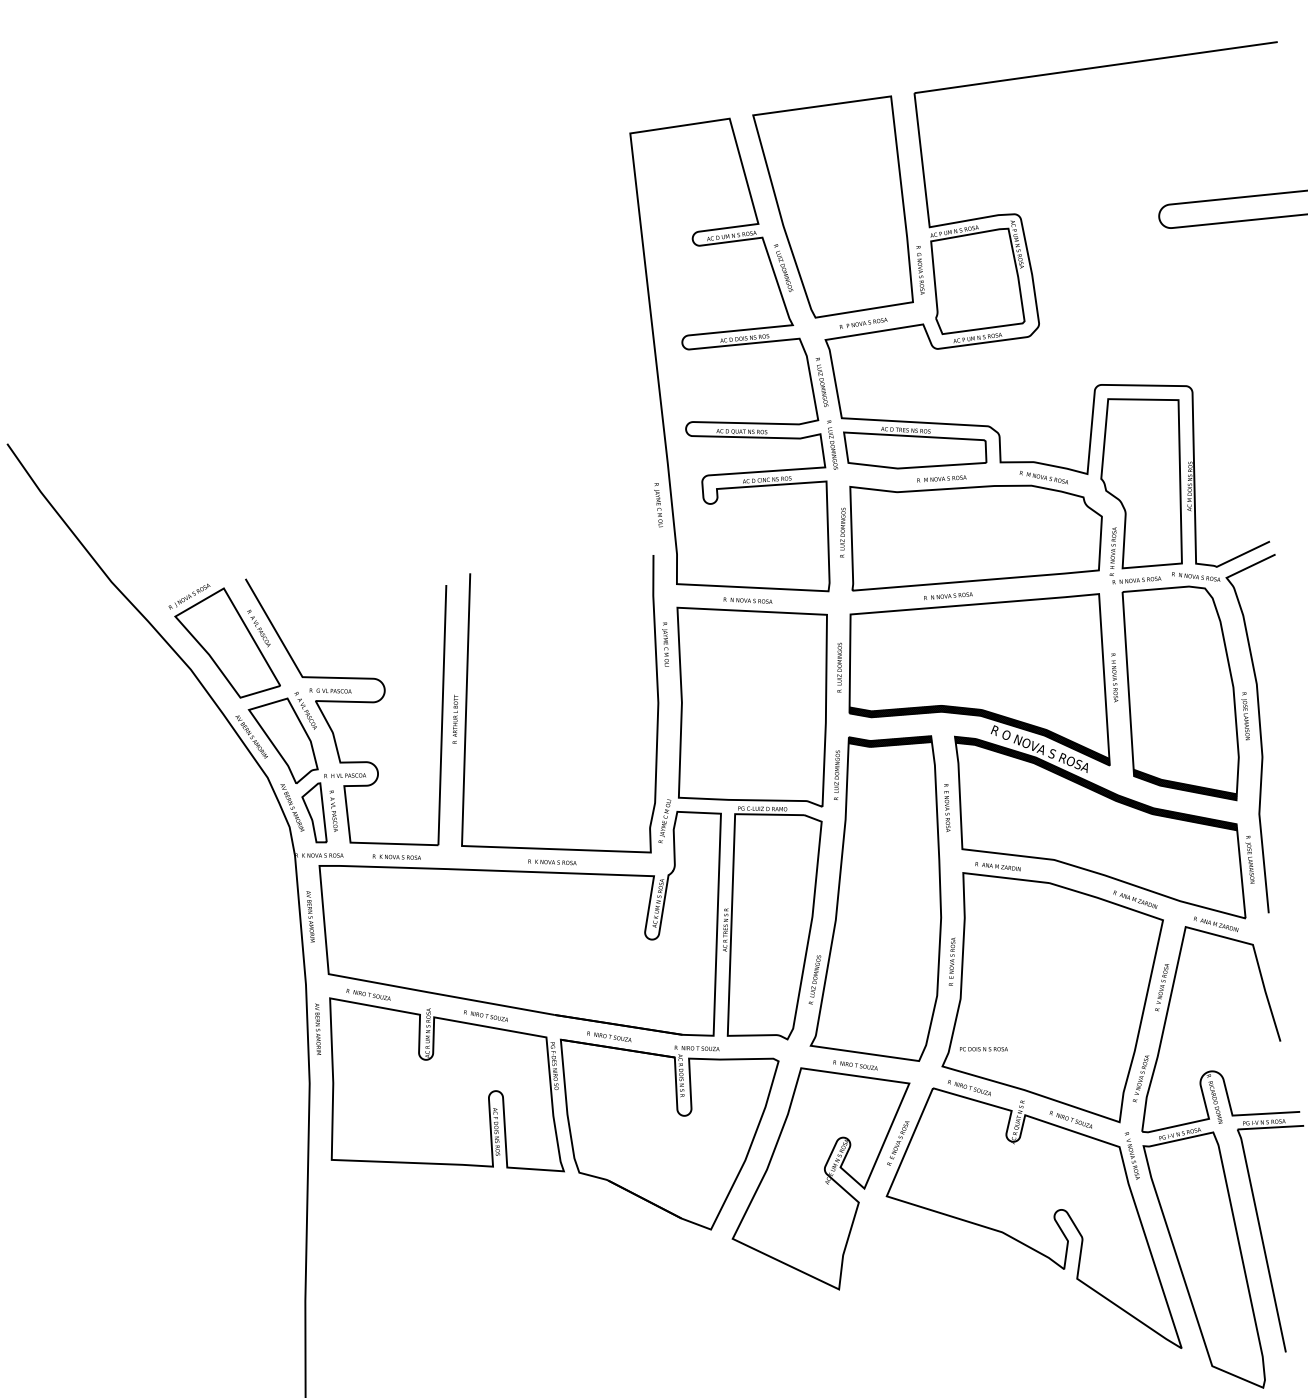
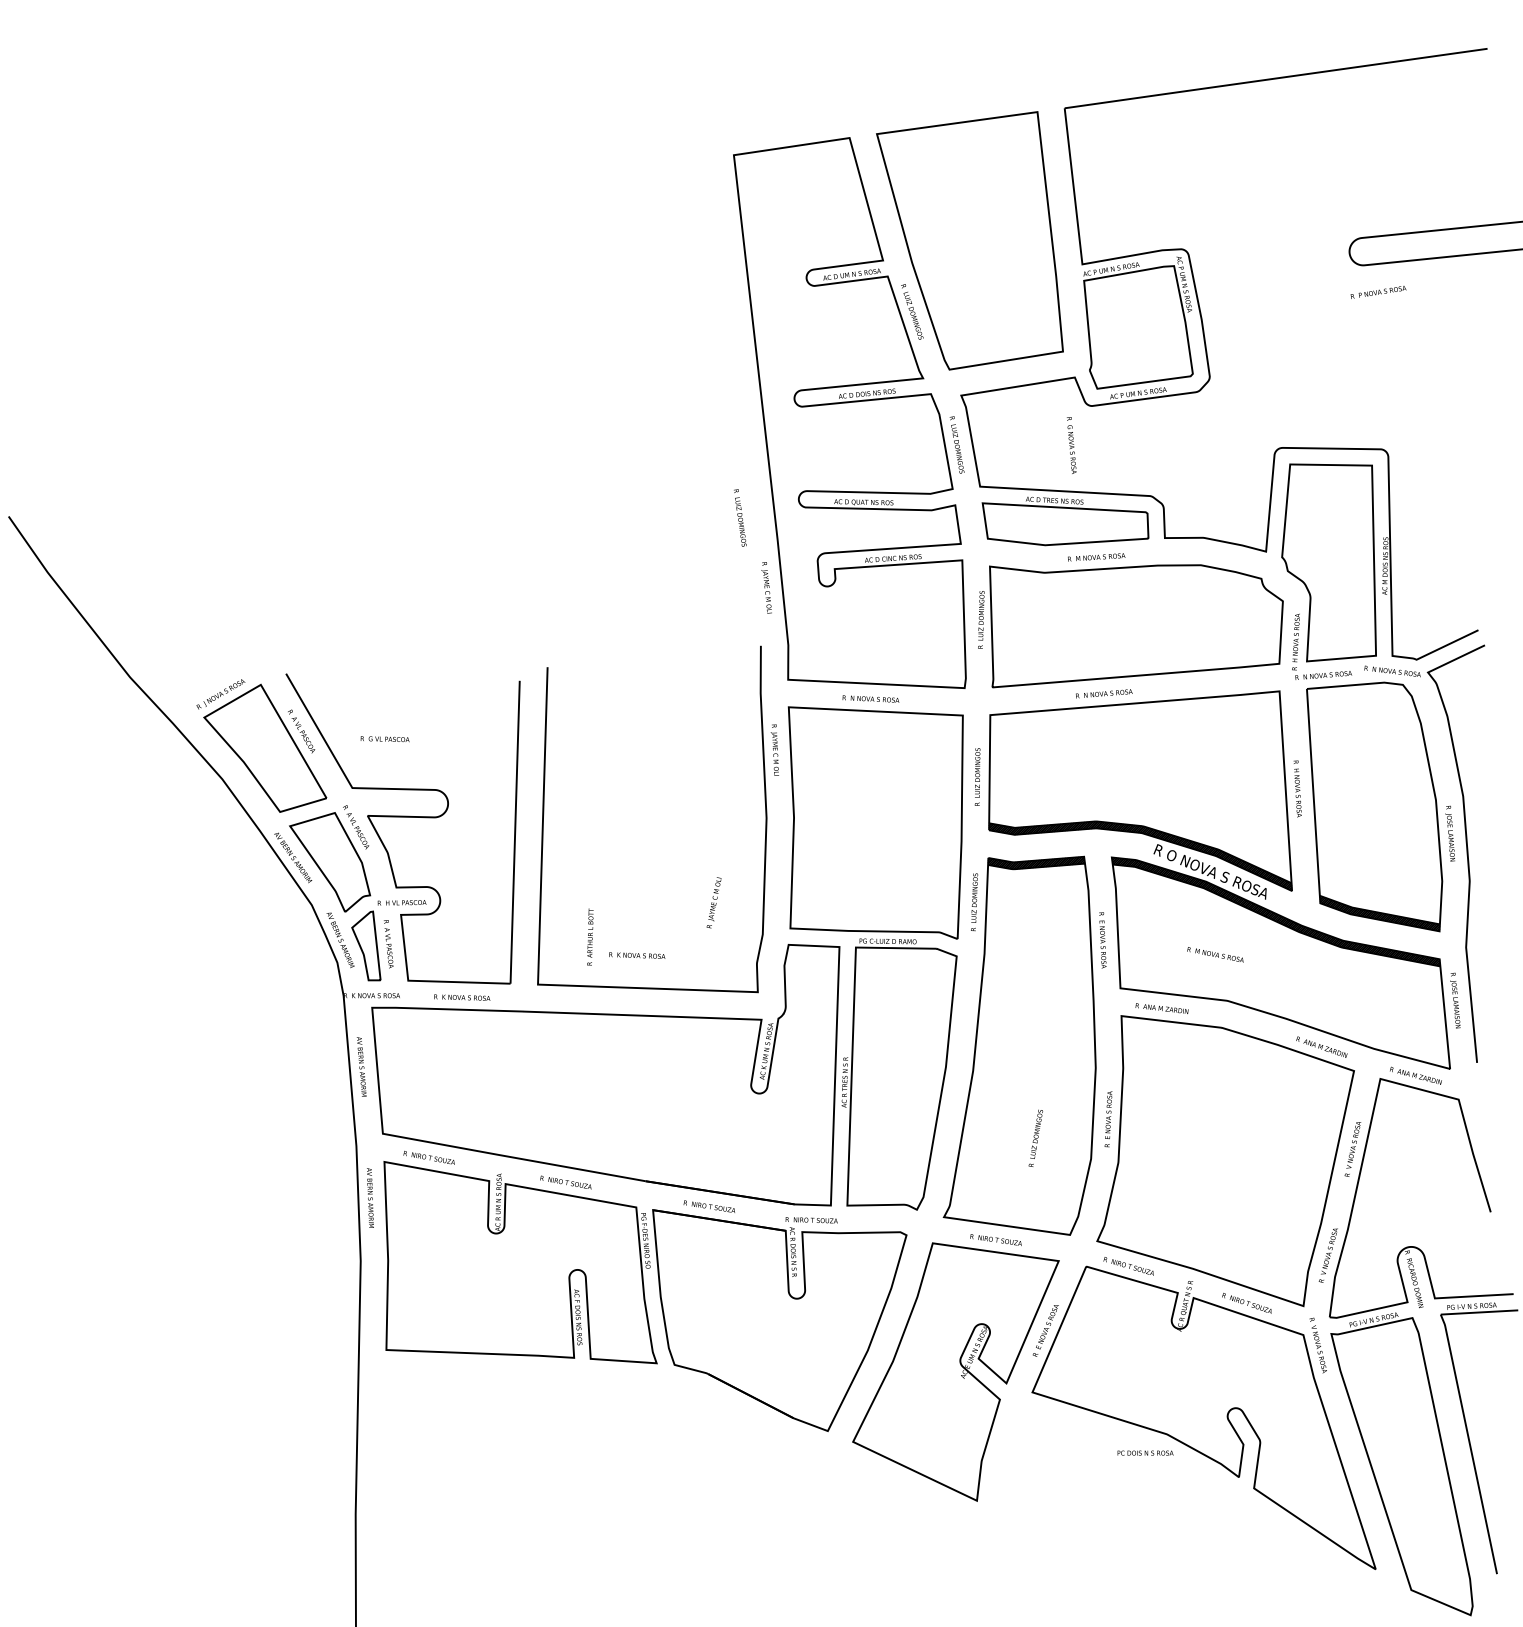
text: (920, 270) -> (1071, 445), moved
text: (863, 323) -> (1378, 292), moved
text: (832, 444) -> (740, 517), moved
text: (1044, 477) -> (1215, 954), moved
text: (330, 691) -> (384, 739), moved
text: (455, 718) -> (590, 936), moved
text: (664, 820) -> (713, 902), moved
text: (552, 862) -> (637, 955), moved
text: (814, 979) -> (1035, 1137), moved
text: (983, 1048) -> (1145, 1452), moved

